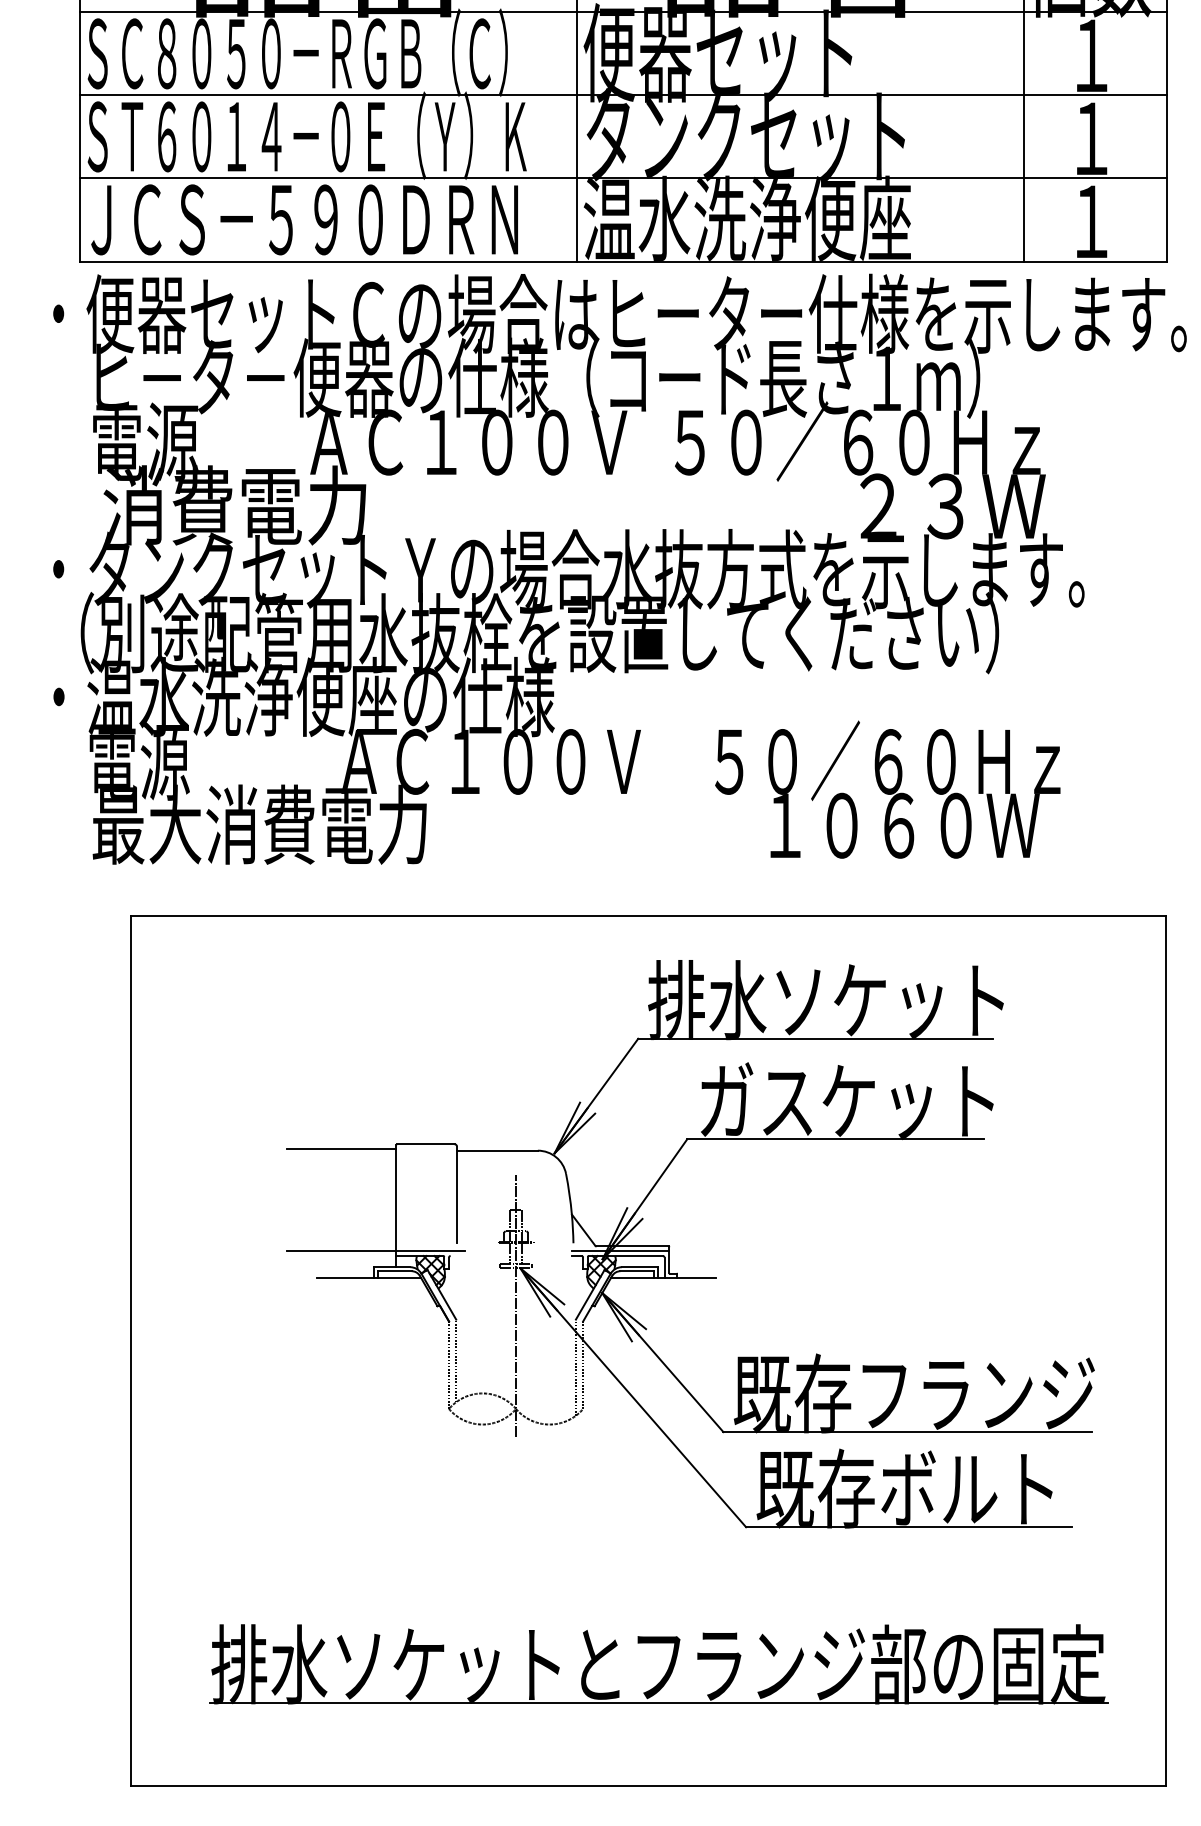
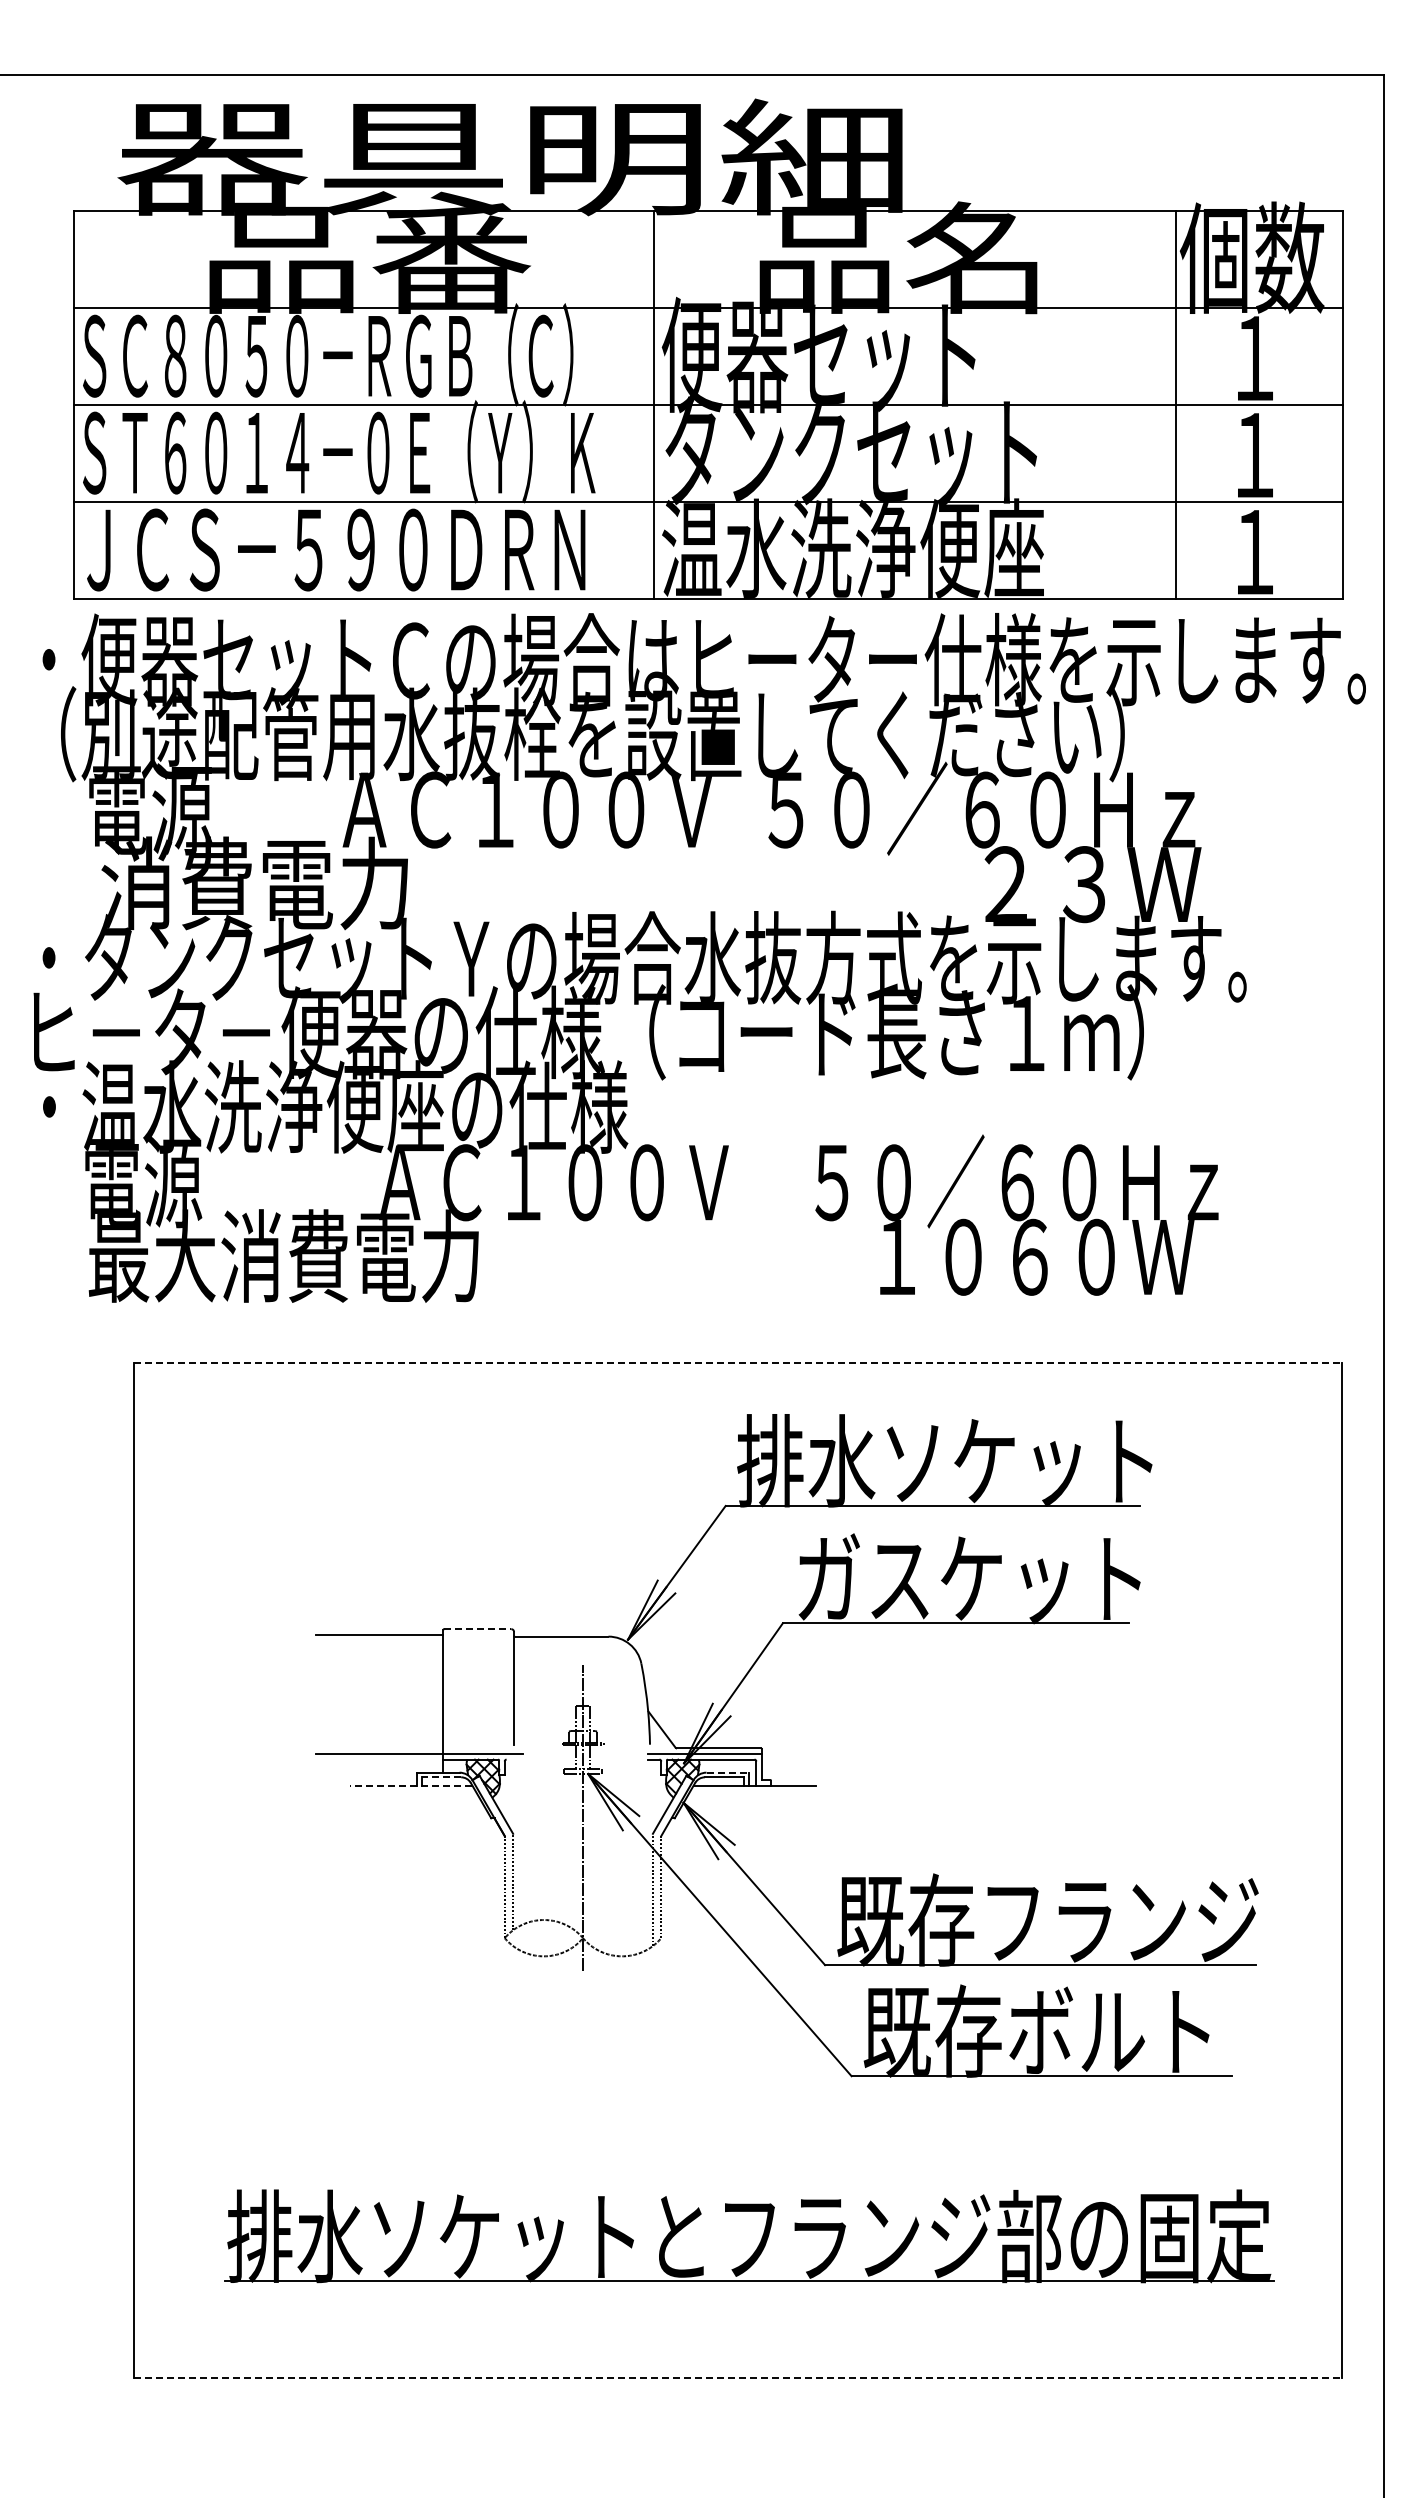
text: (514, 377) -> (581, 734), ヒ－タ－便器の仕様（コード長さ１ｍ） -> （別途配管用水抜栓を設置してください）
text: (521, 633) -> (589, 1032), （別途配管用水抜栓を設置してください） -> ヒ－タ－便器の仕様（コード長さ１ｍ）
line: (648, 915) -> (737, 1362), solid -> dashed
line: (425, 1144) -> (477, 1629), solid -> dashed
line: (640, 1267) -> (728, 1772), solid -> dashed
line: (394, 1271) -> (441, 1777), solid -> dashed
line: (368, 1278) -> (410, 1785), solid -> dashed
line: (648, 1786) -> (737, 2378), solid -> dashed

